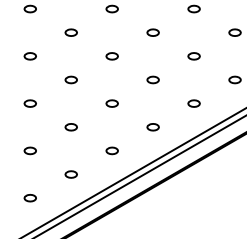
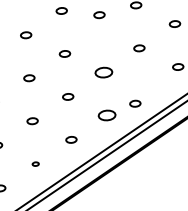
part: (152, 32) -> (98, 14), moved
part: (152, 79) -> (103, 72), size x1.6
part: (193, 103) -> (134, 103), moved
part: (152, 127) -> (106, 115), size x1.6
part: (70, 174) -> (35, 164), size x0.6

